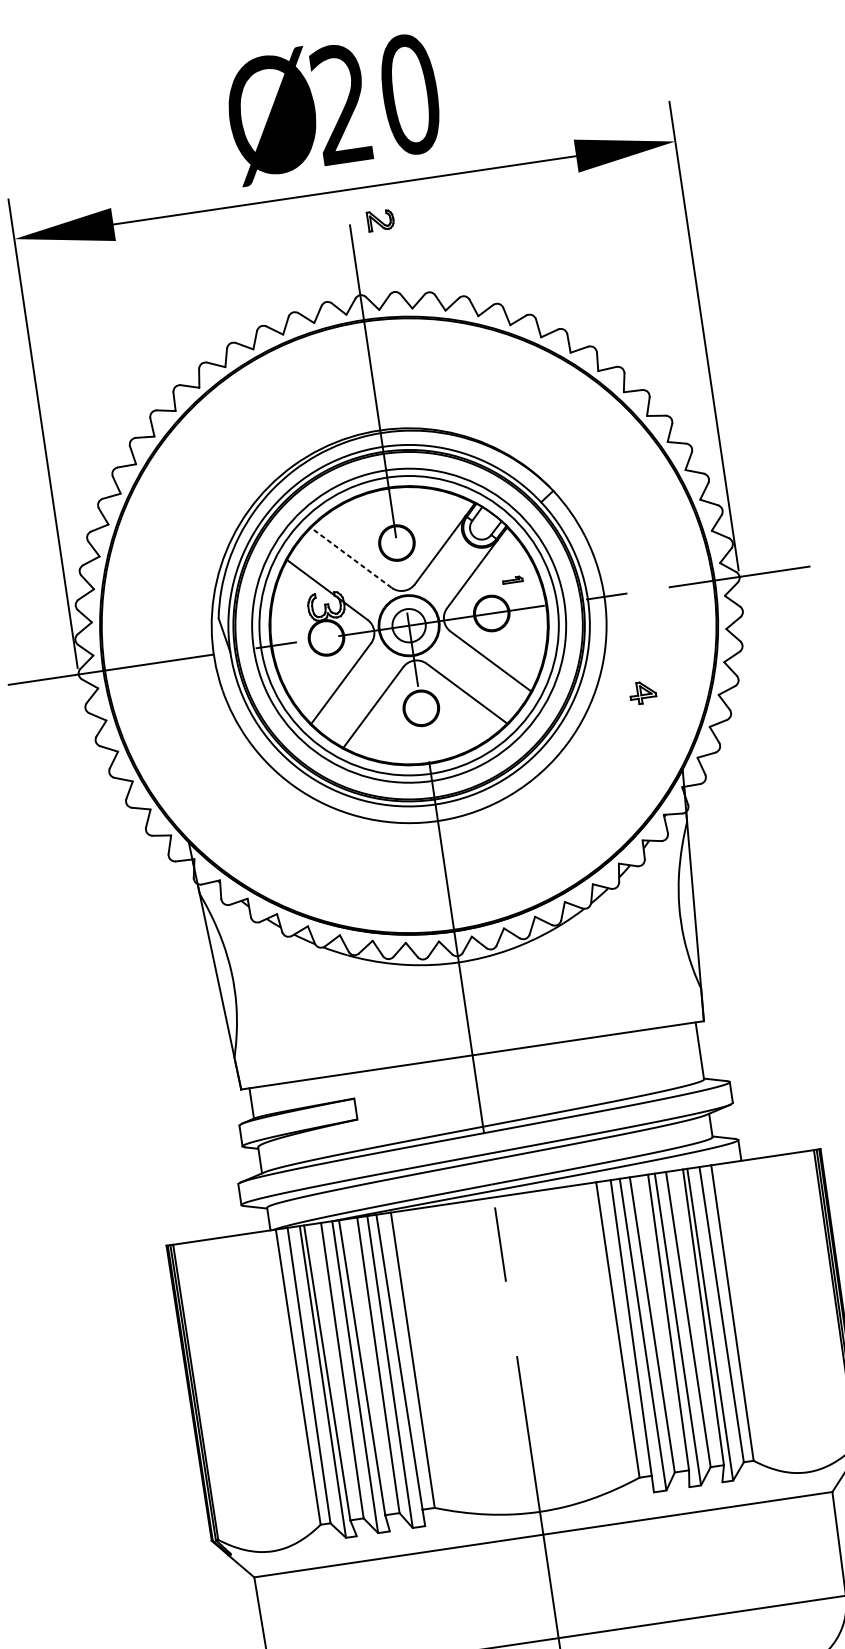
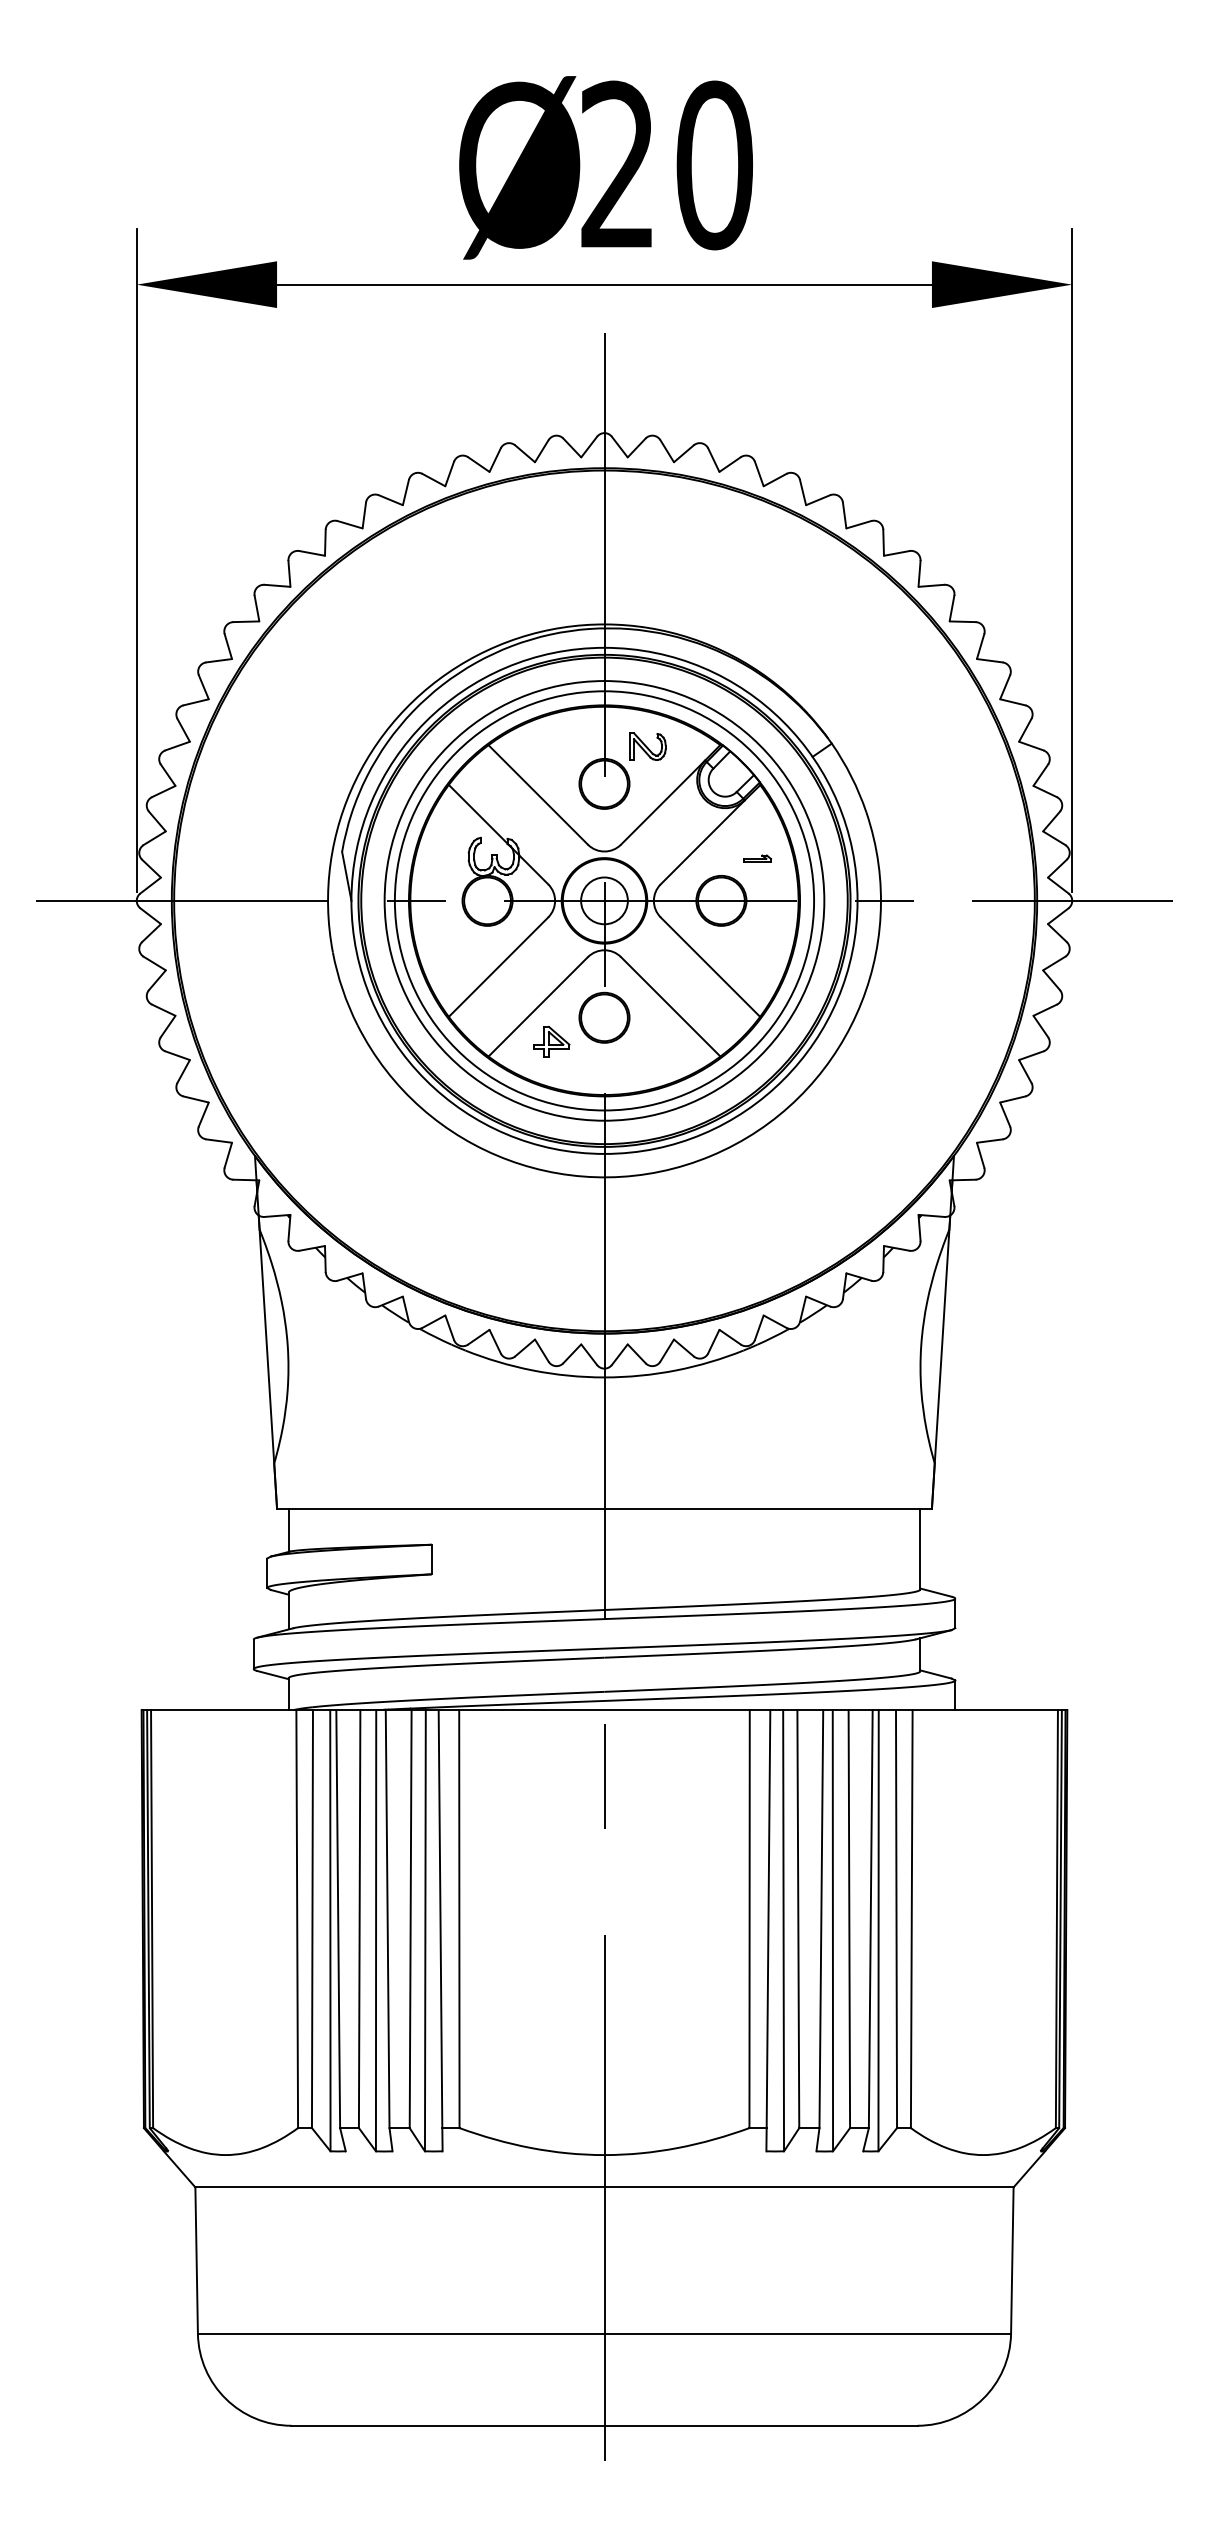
part: (380, 220) -> (647, 746), moved
line: (350, 557) -> (537, 794), dashed -> solid
part: (642, 692) -> (551, 1041), moved

